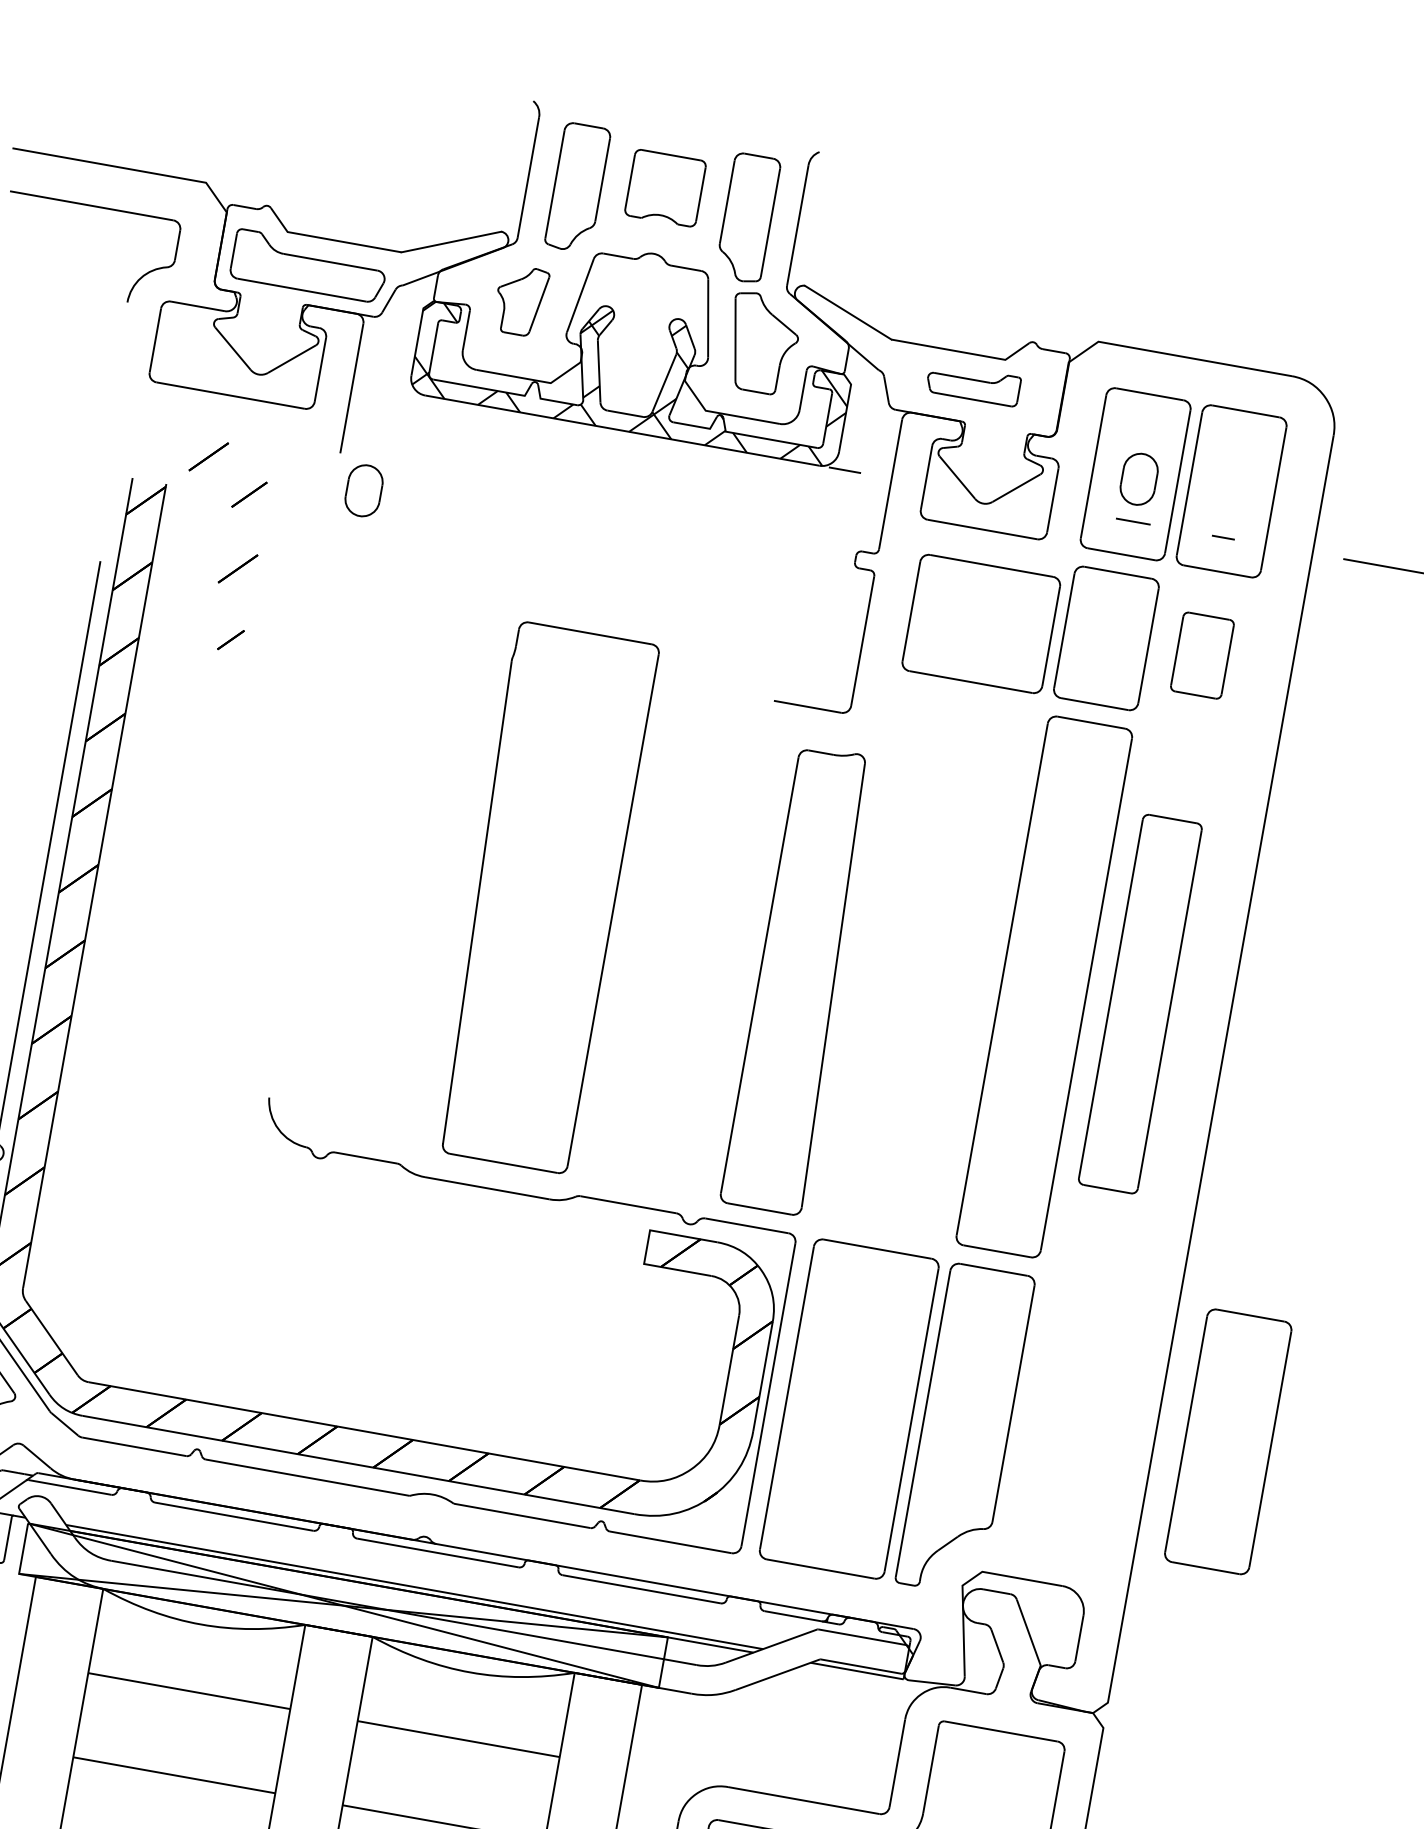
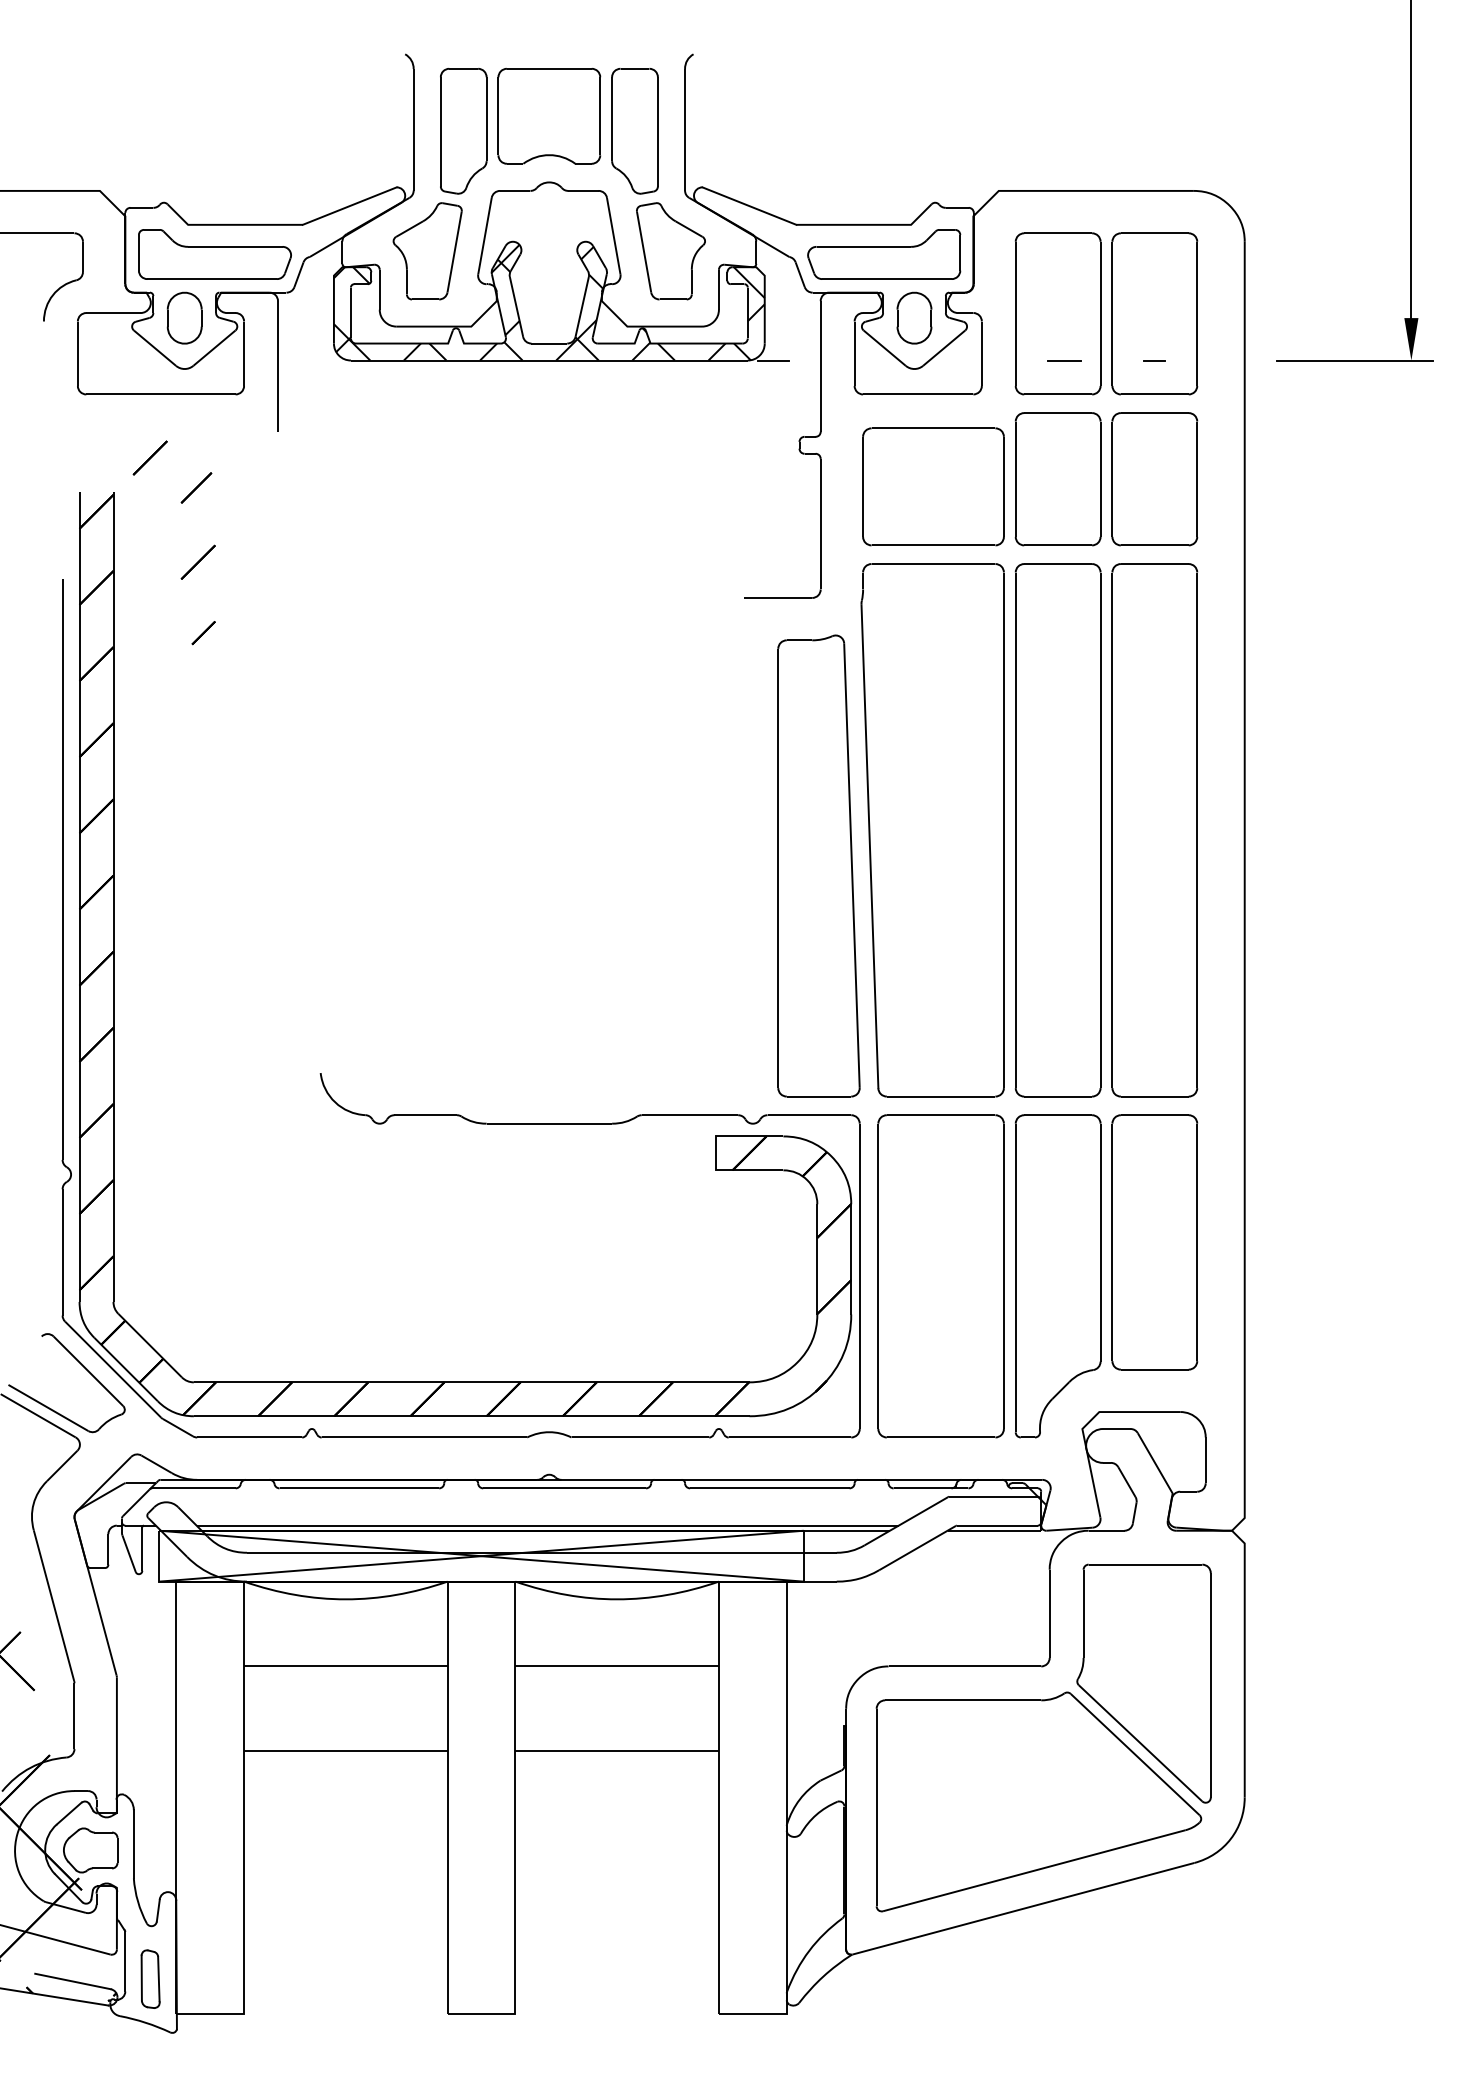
part: (665, 188) -> (549, 116), size x1.43
part: (520, 300) -> (427, 251), size x1.43
part: (973, 384) -> (884, 254), size x1.67
part: (1139, 478) -> (914, 317), moved
part: (363, 490) -> (184, 317), moved
part: (1202, 655) -> (1154, 479), size x1.67
part: (542, 897) -> (932, 830), moved
part: (1139, 1004) -> (1154, 830), size x1.43
part: (1227, 1441) -> (1154, 1242), moved

